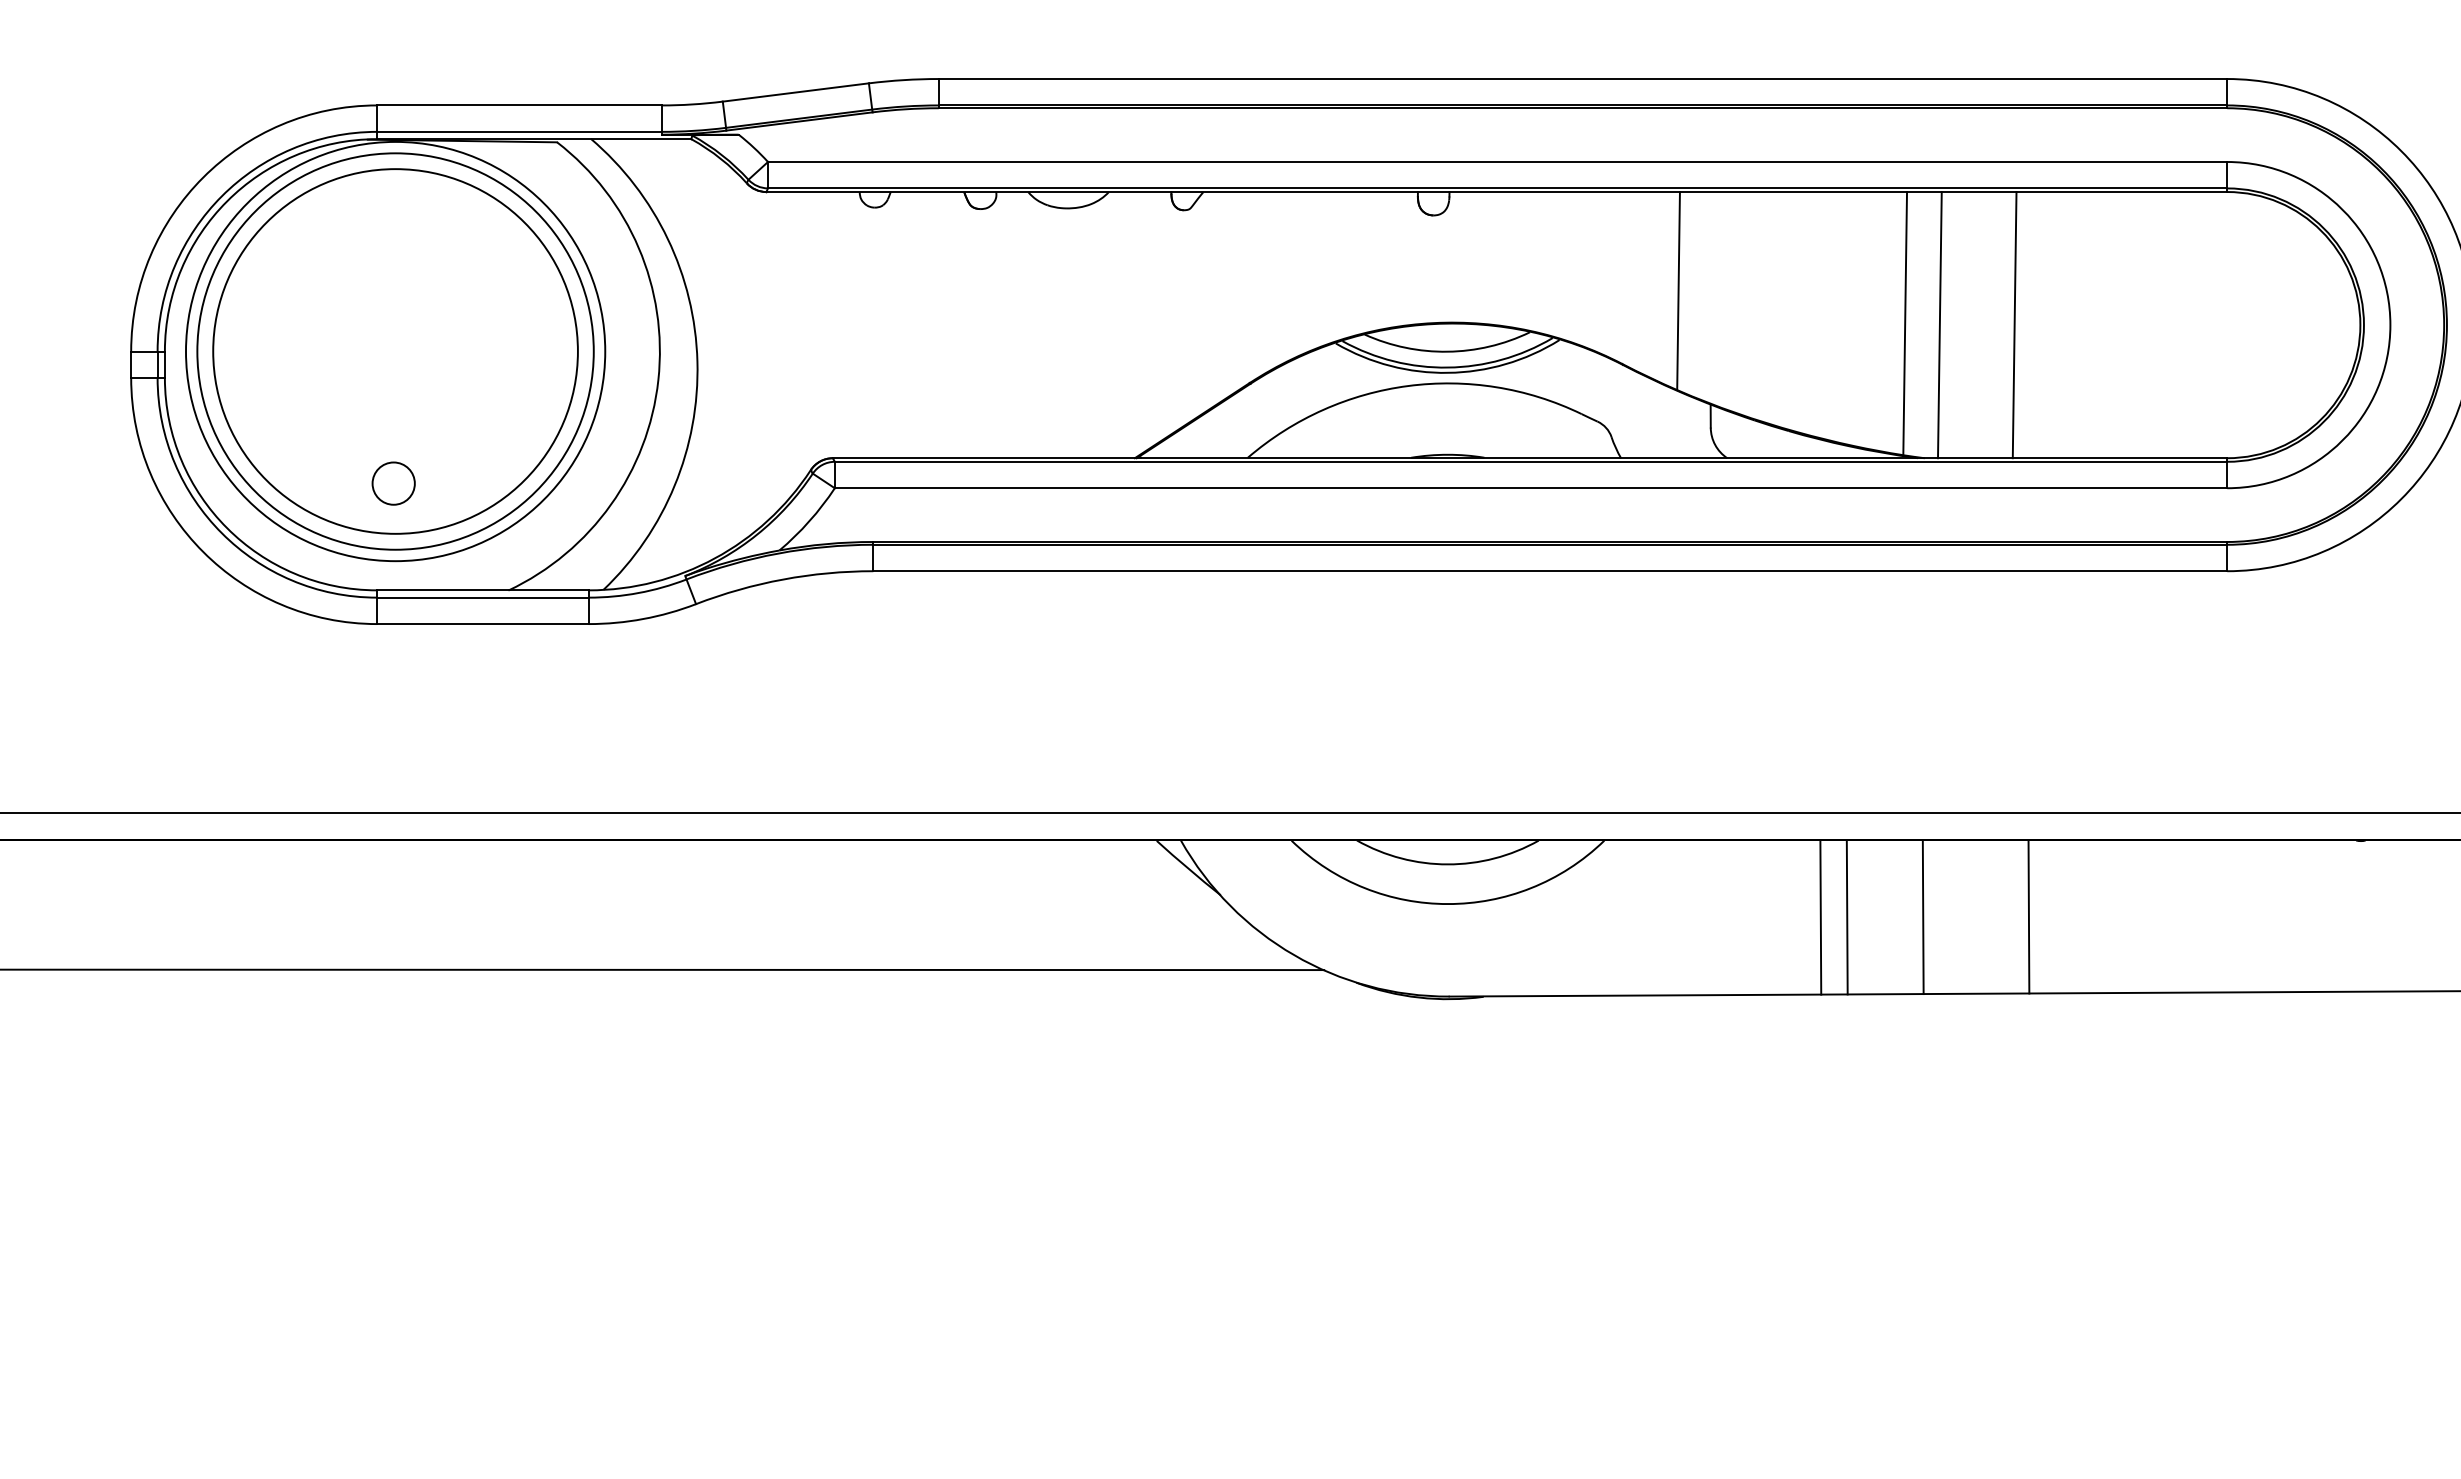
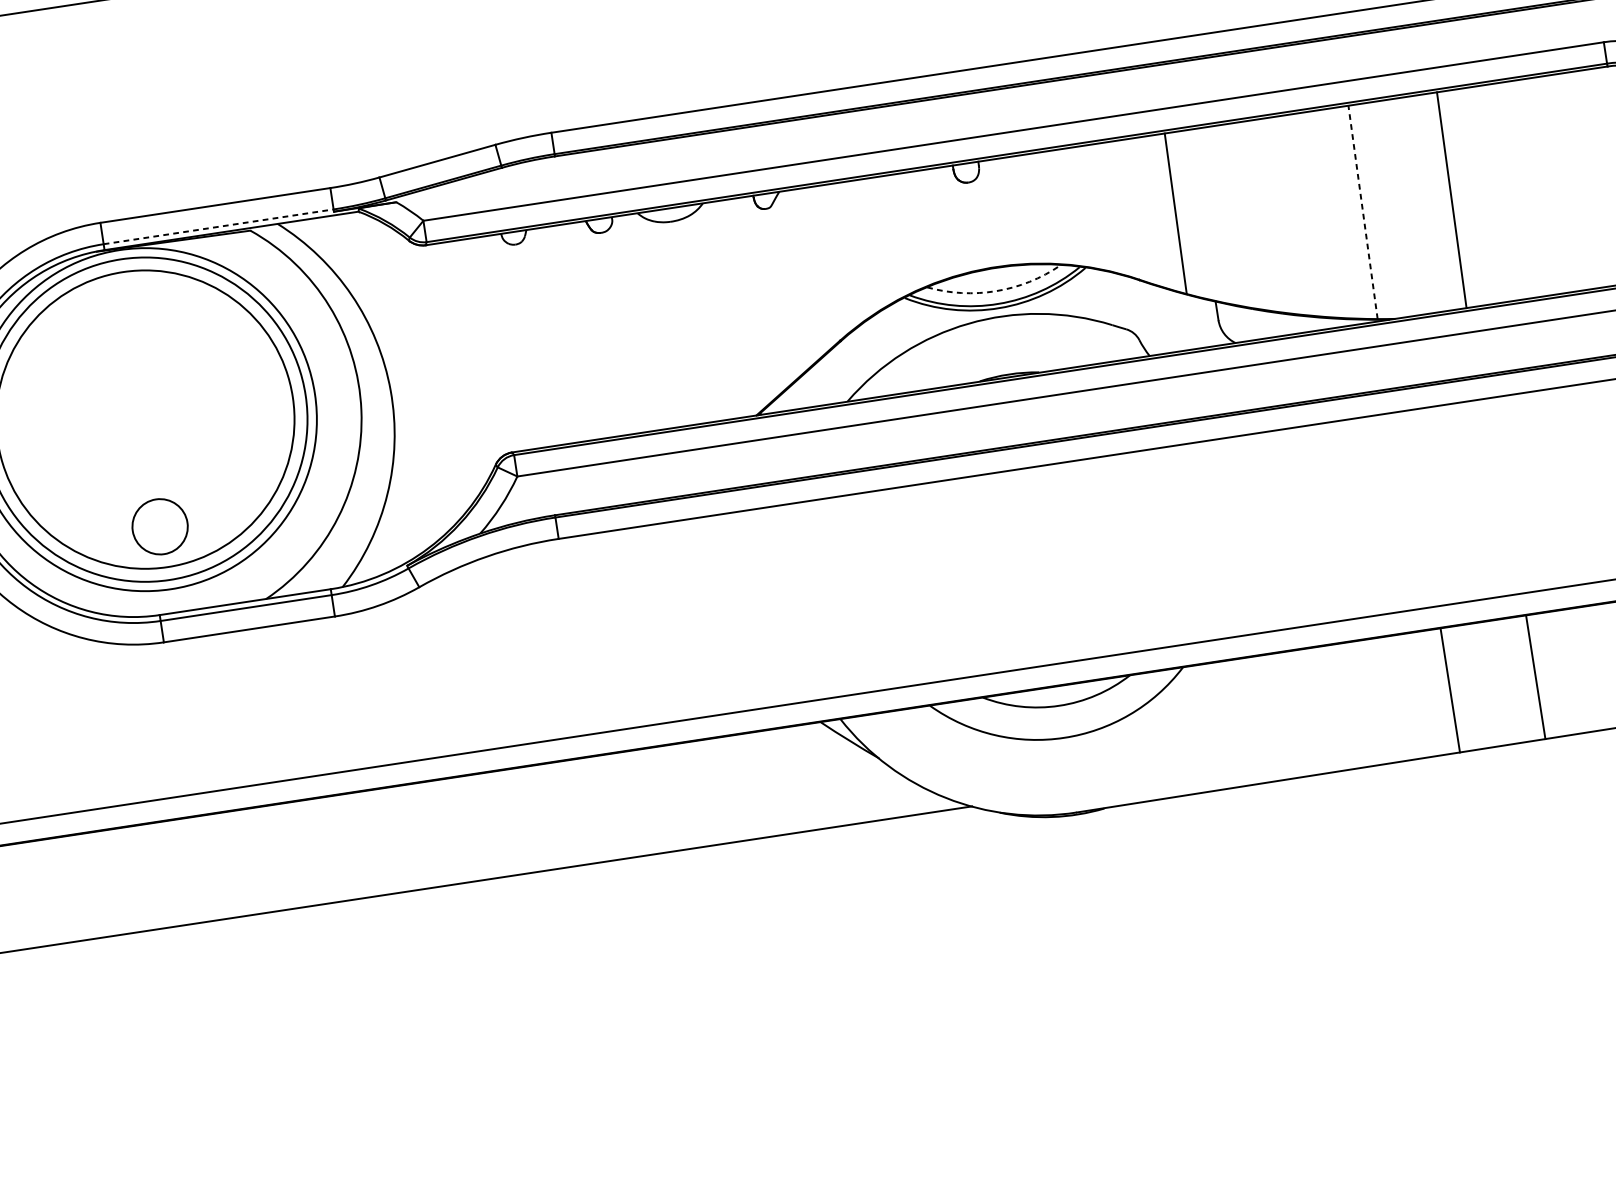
line: (519, 131) -> (218, 226), solid -> dashed
line: (1905, 323) -> (1363, 212), solid -> dashed
line: (1939, 325) -> (1391, 209), removed
arc: (1447, 351) -> (996, 290), solid -> dashed
circle: (393, 483) -> (159, 526), size x1.6
line: (1820, 917) -> (1367, 703), removed
line: (1846, 917) -> (1388, 699), removed

